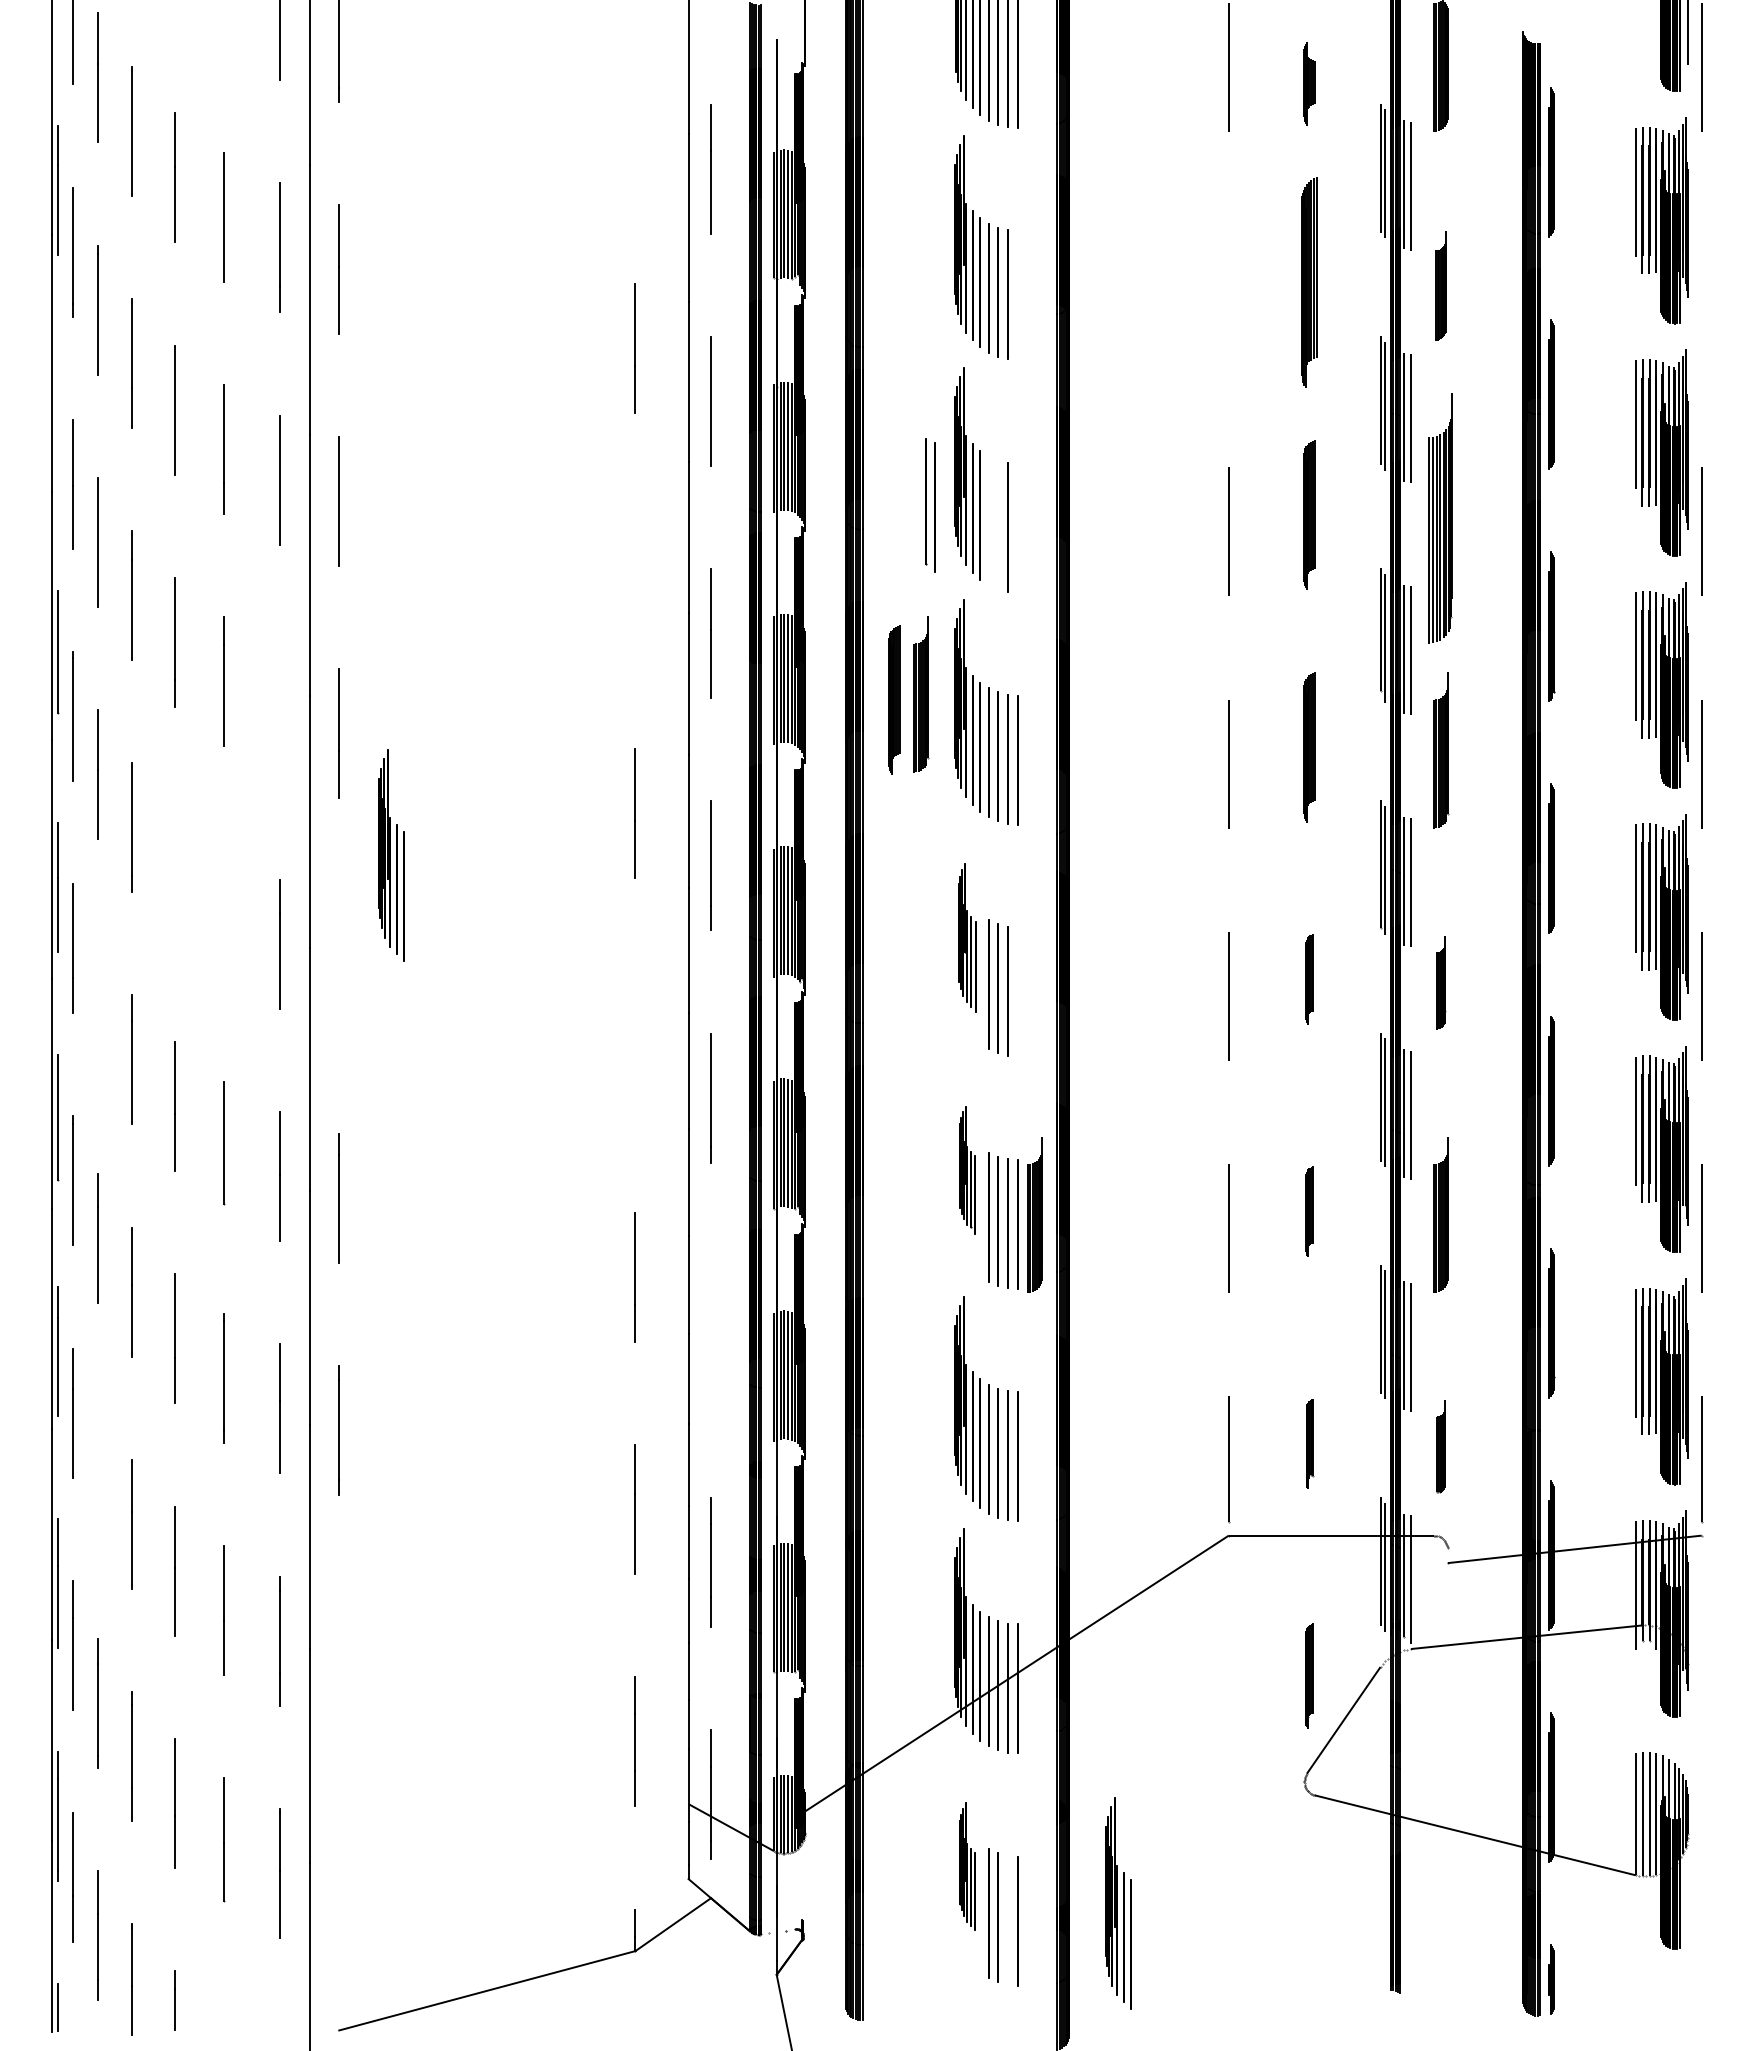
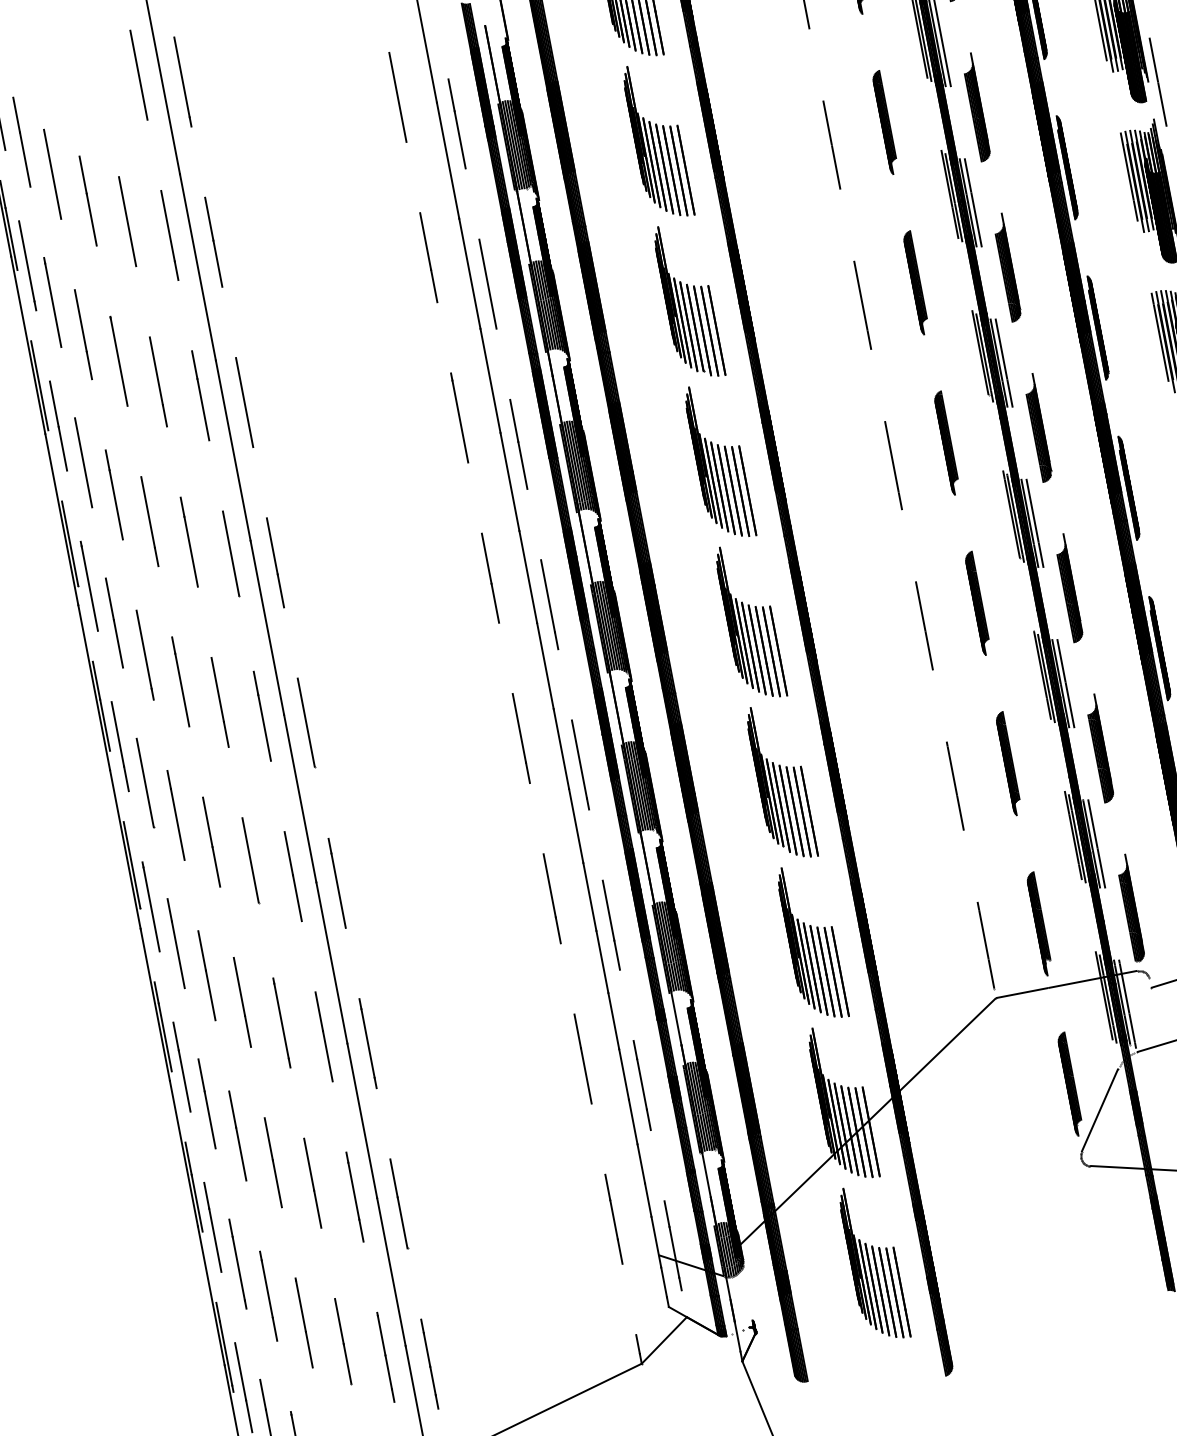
line: (634, 116) -> (397, 97), added
part: (1309, 282) -> (885, 122), size x0.71
part: (1440, 285) -> (976, 107), size x1.43
line: (1017, 295) -> (685, 170), added
line: (1228, 299) -> (831, 144), added
line: (1701, 299) -> (1158, 82), added
line: (57, 422) -> (39, 385), added
part: (930, 505) -> (698, 330), moved
part: (1441, 517) -> (1007, 267), size x0.62
line: (1017, 527) -> (716, 330), added
line: (634, 580) -> (458, 417), added
part: (921, 694) -> (672, 458), removed
part: (894, 699) -> (654, 465), removed
line: (280, 709) -> (231, 553), added
part: (391, 855) -> (327, 639), removed
line: (174, 874) -> (180, 681), added
line: (223, 913) -> (219, 702), added
part: (967, 937) -> (736, 620), size x1.43
line: (339, 965) -> (306, 722), added
part: (1309, 979) -> (977, 603), size x1.67
part: (1441, 982) -> (1069, 588), size x1.67
line: (1017, 992) -> (778, 651), added
line: (98, 1006) -> (145, 783), added
line: (634, 1045) -> (520, 738), added
part: (967, 1169) -> (767, 780), size x1.67
part: (1309, 1211) -> (1008, 763), size x1.67
part: (1034, 1214) -> (819, 802), removed
line: (710, 1330) -> (611, 925), added
part: (1309, 1443) -> (1039, 923), size x1.67
part: (1440, 1446) -> (1130, 908), size x1.67
line: (97, 1471) -> (206, 1104), added
line: (339, 1662) -> (399, 1203), added
part: (1309, 1675) -> (1070, 1083), size x1.43
part: (967, 1866) -> (859, 1261), size x1.67
line: (338, 1894) -> (429, 1364), added
part: (1118, 1903) -> (968, 1266), removed
line: (1007, 1920) -> (894, 1293), added

